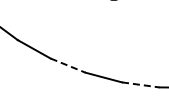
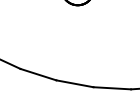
line: (68, 65) -> (38, 74), dashed -> solid
line: (140, 84) -> (112, 87), dashed -> solid

